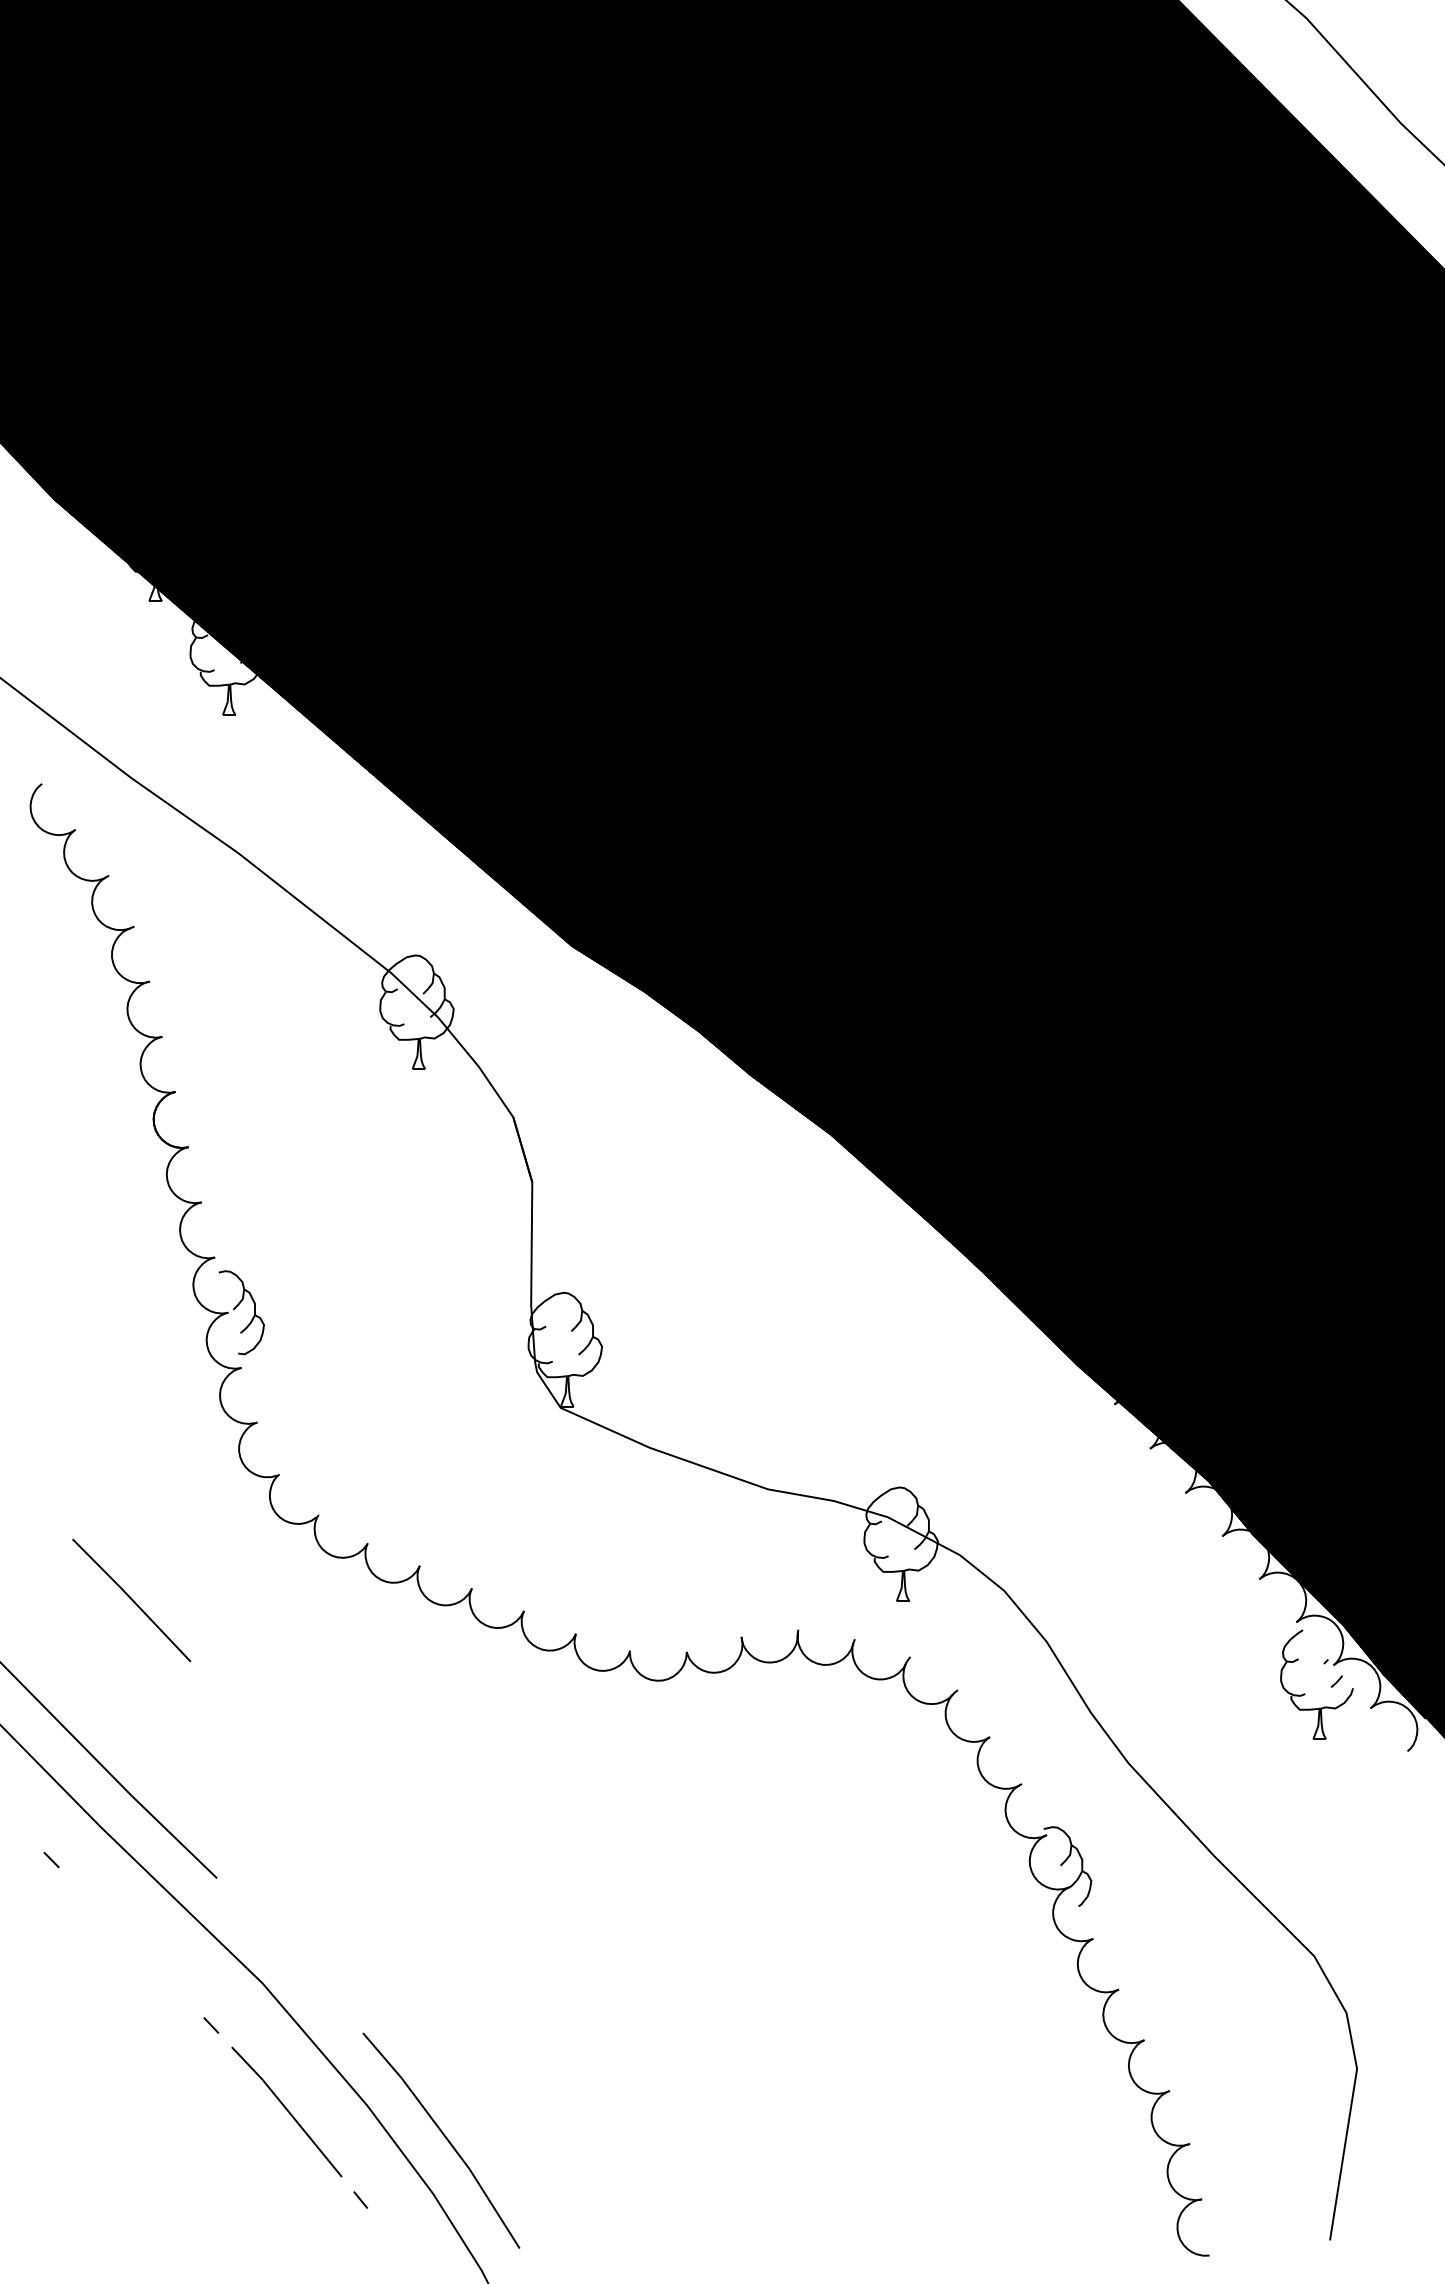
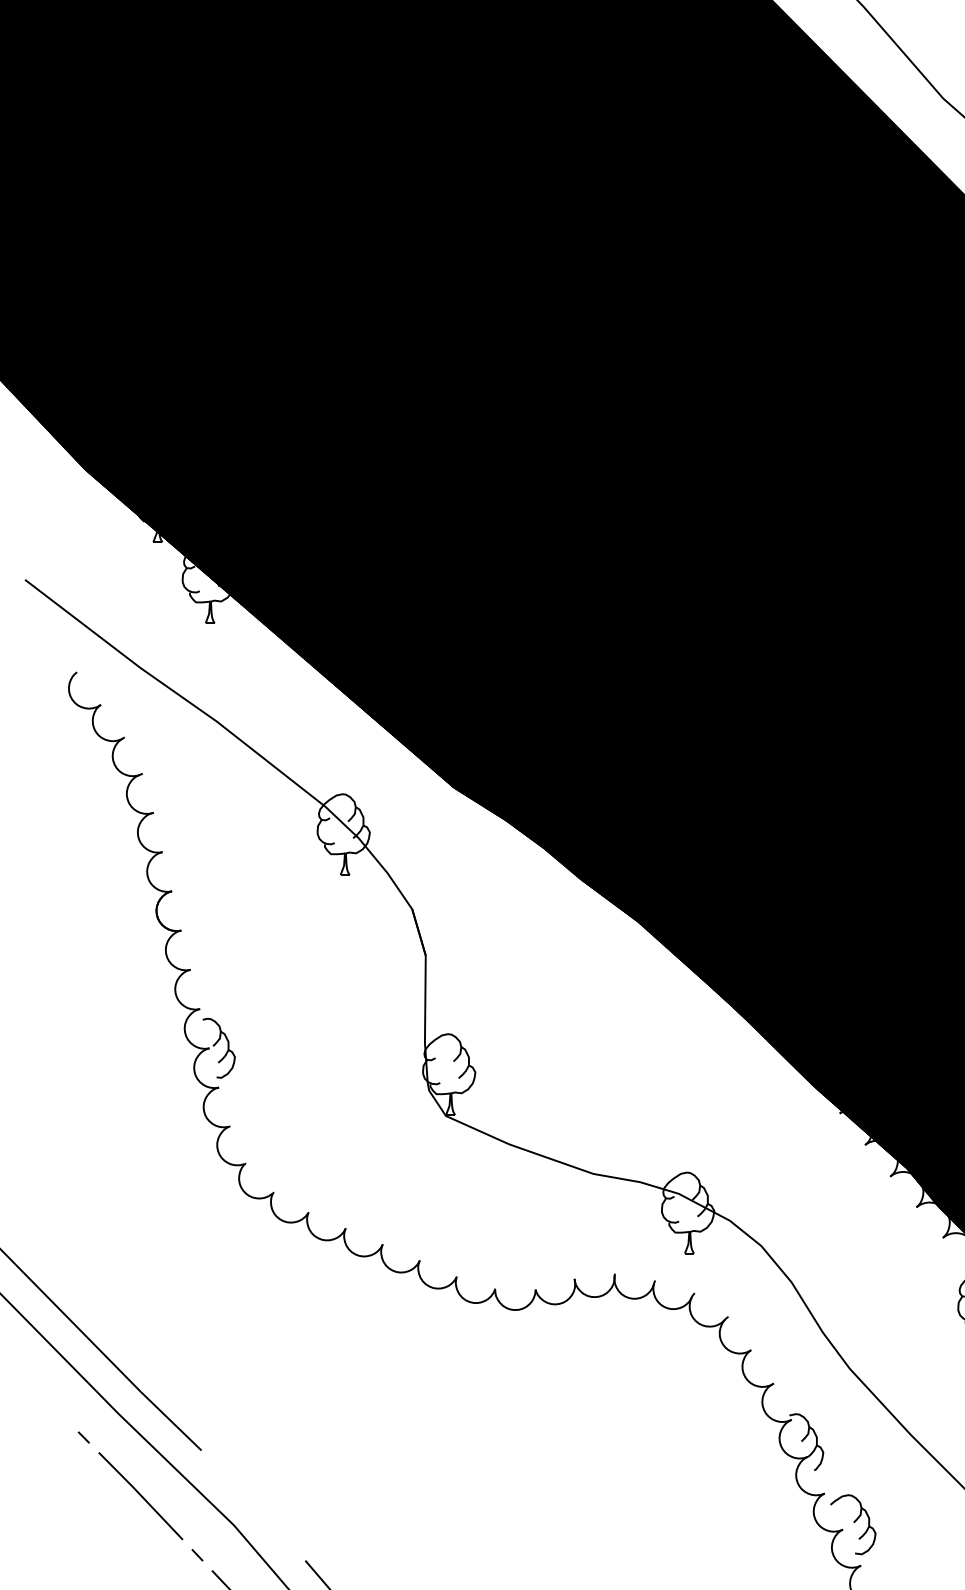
line: (131, 1600) -> (140, 1496), moved
part: (1133, 1982) -> (853, 1524), added

